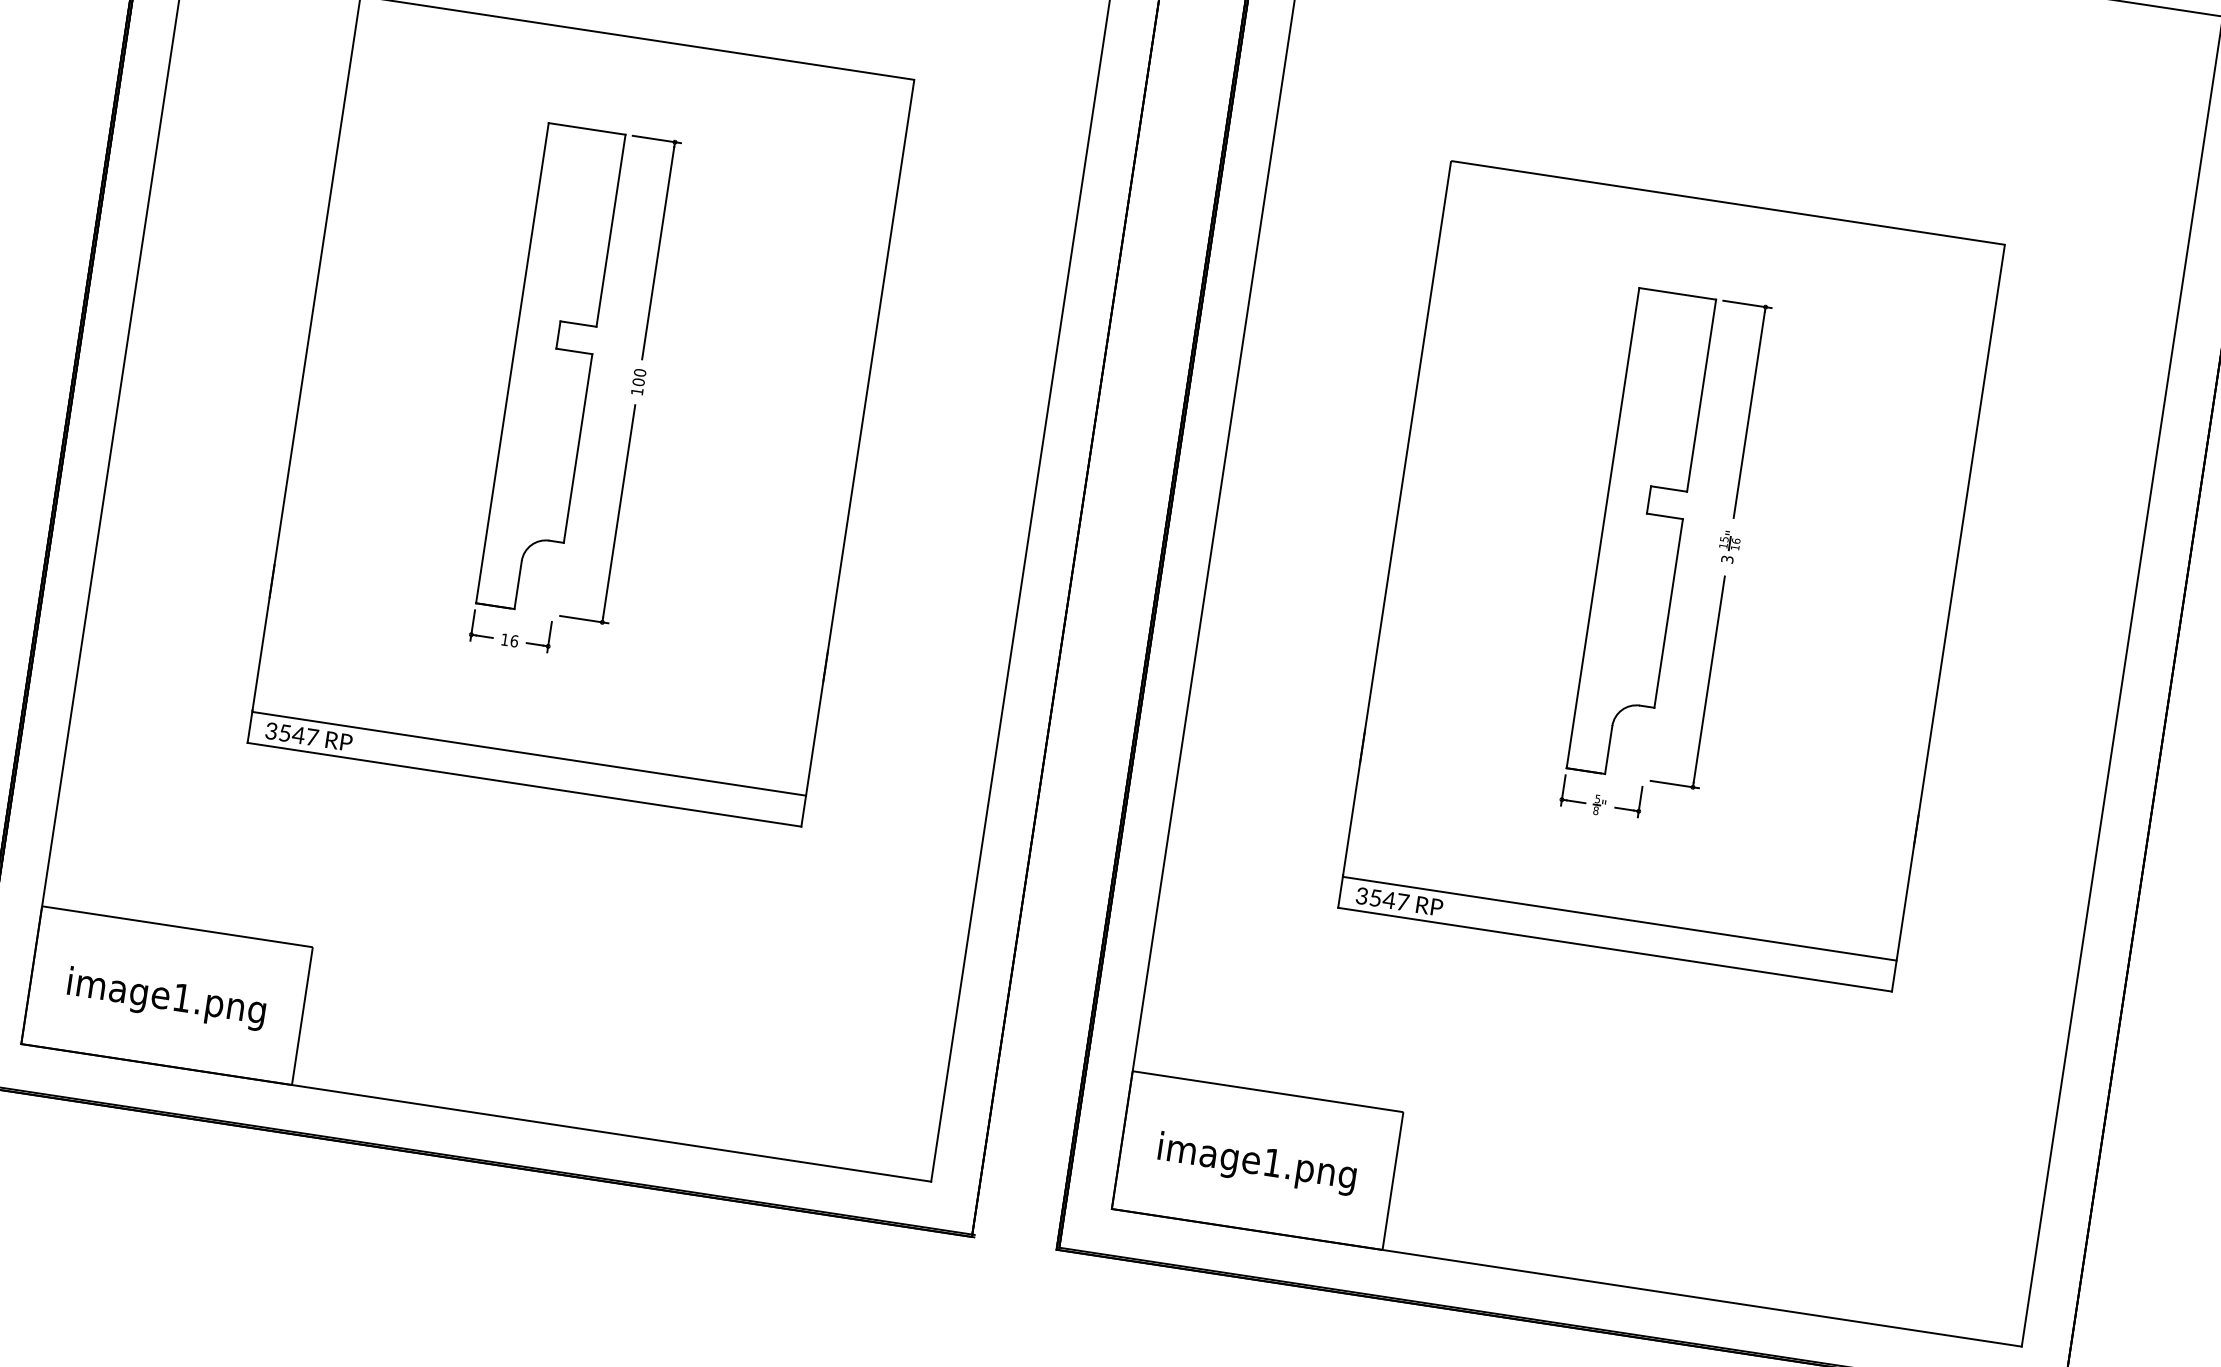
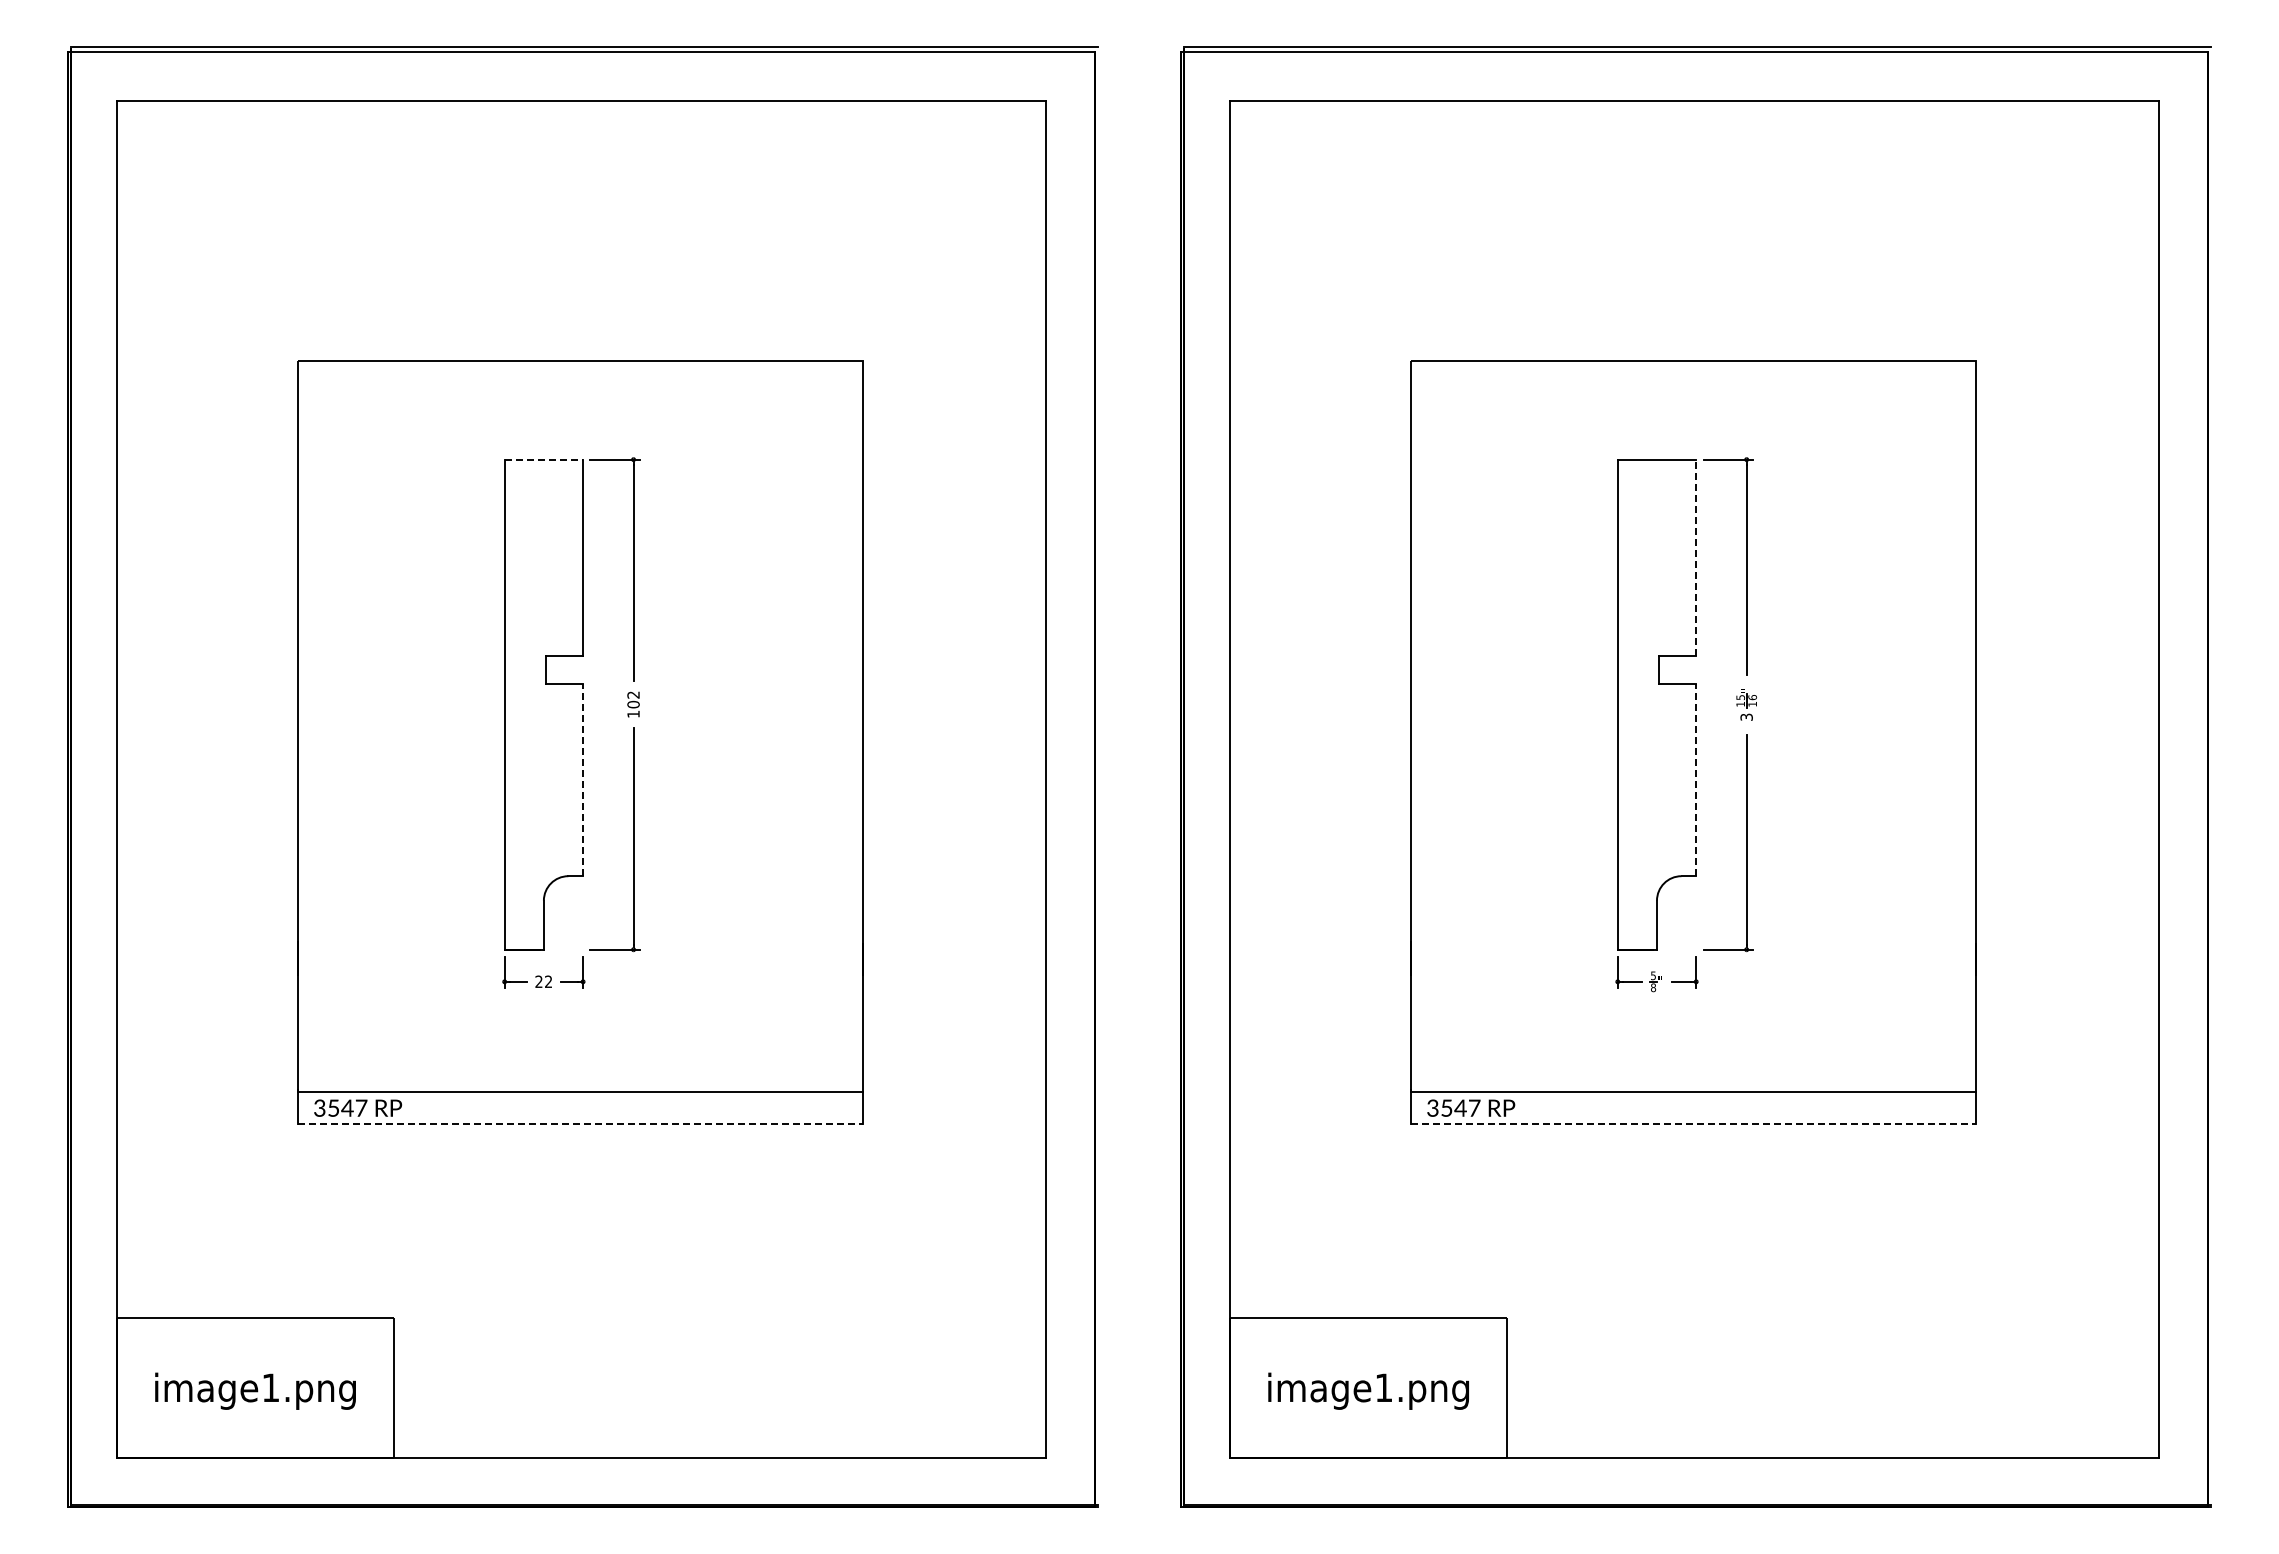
line: (587, 128) -> (544, 459), solid -> dashed
text: (640, 372) -> (633, 694), 100 -> 102
line: (1701, 395) -> (1696, 557), solid -> dashed
line: (578, 448) -> (583, 779), solid -> dashed
line: (1669, 613) -> (1696, 779), solid -> dashed
text: (509, 640) -> (543, 981), 16 -> 22
line: (524, 784) -> (580, 1123), solid -> dashed
line: (1615, 949) -> (1693, 1123), solid -> dashed

